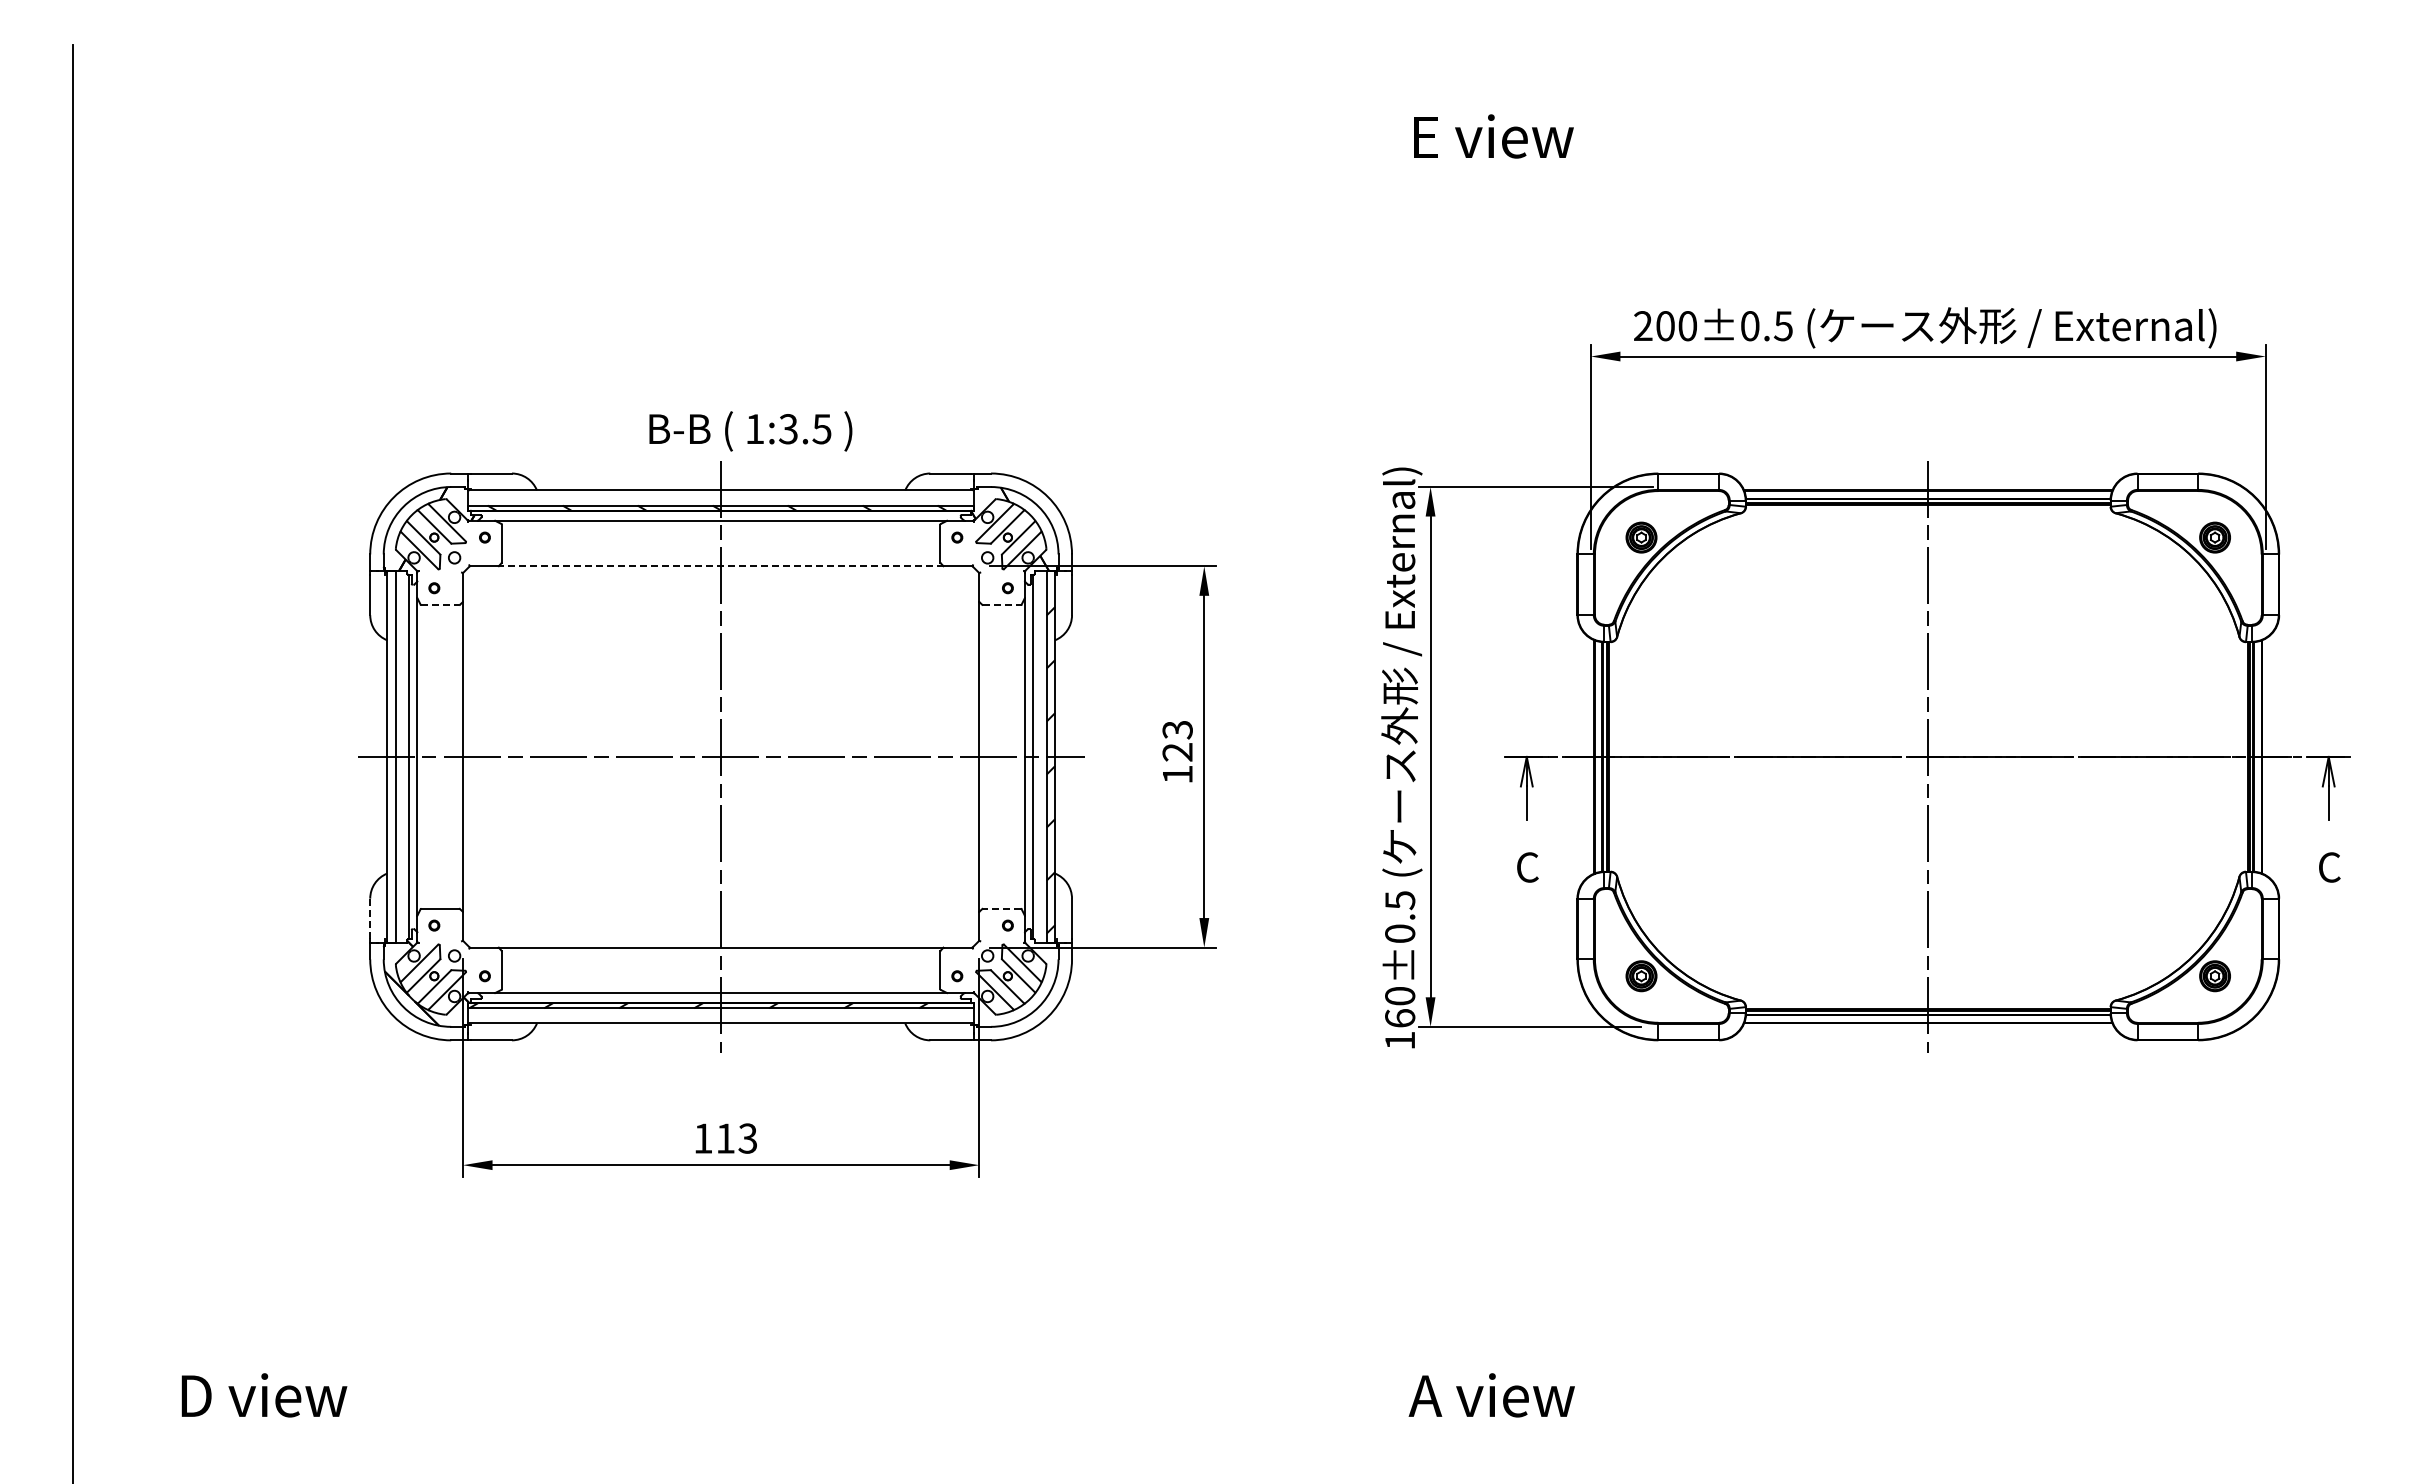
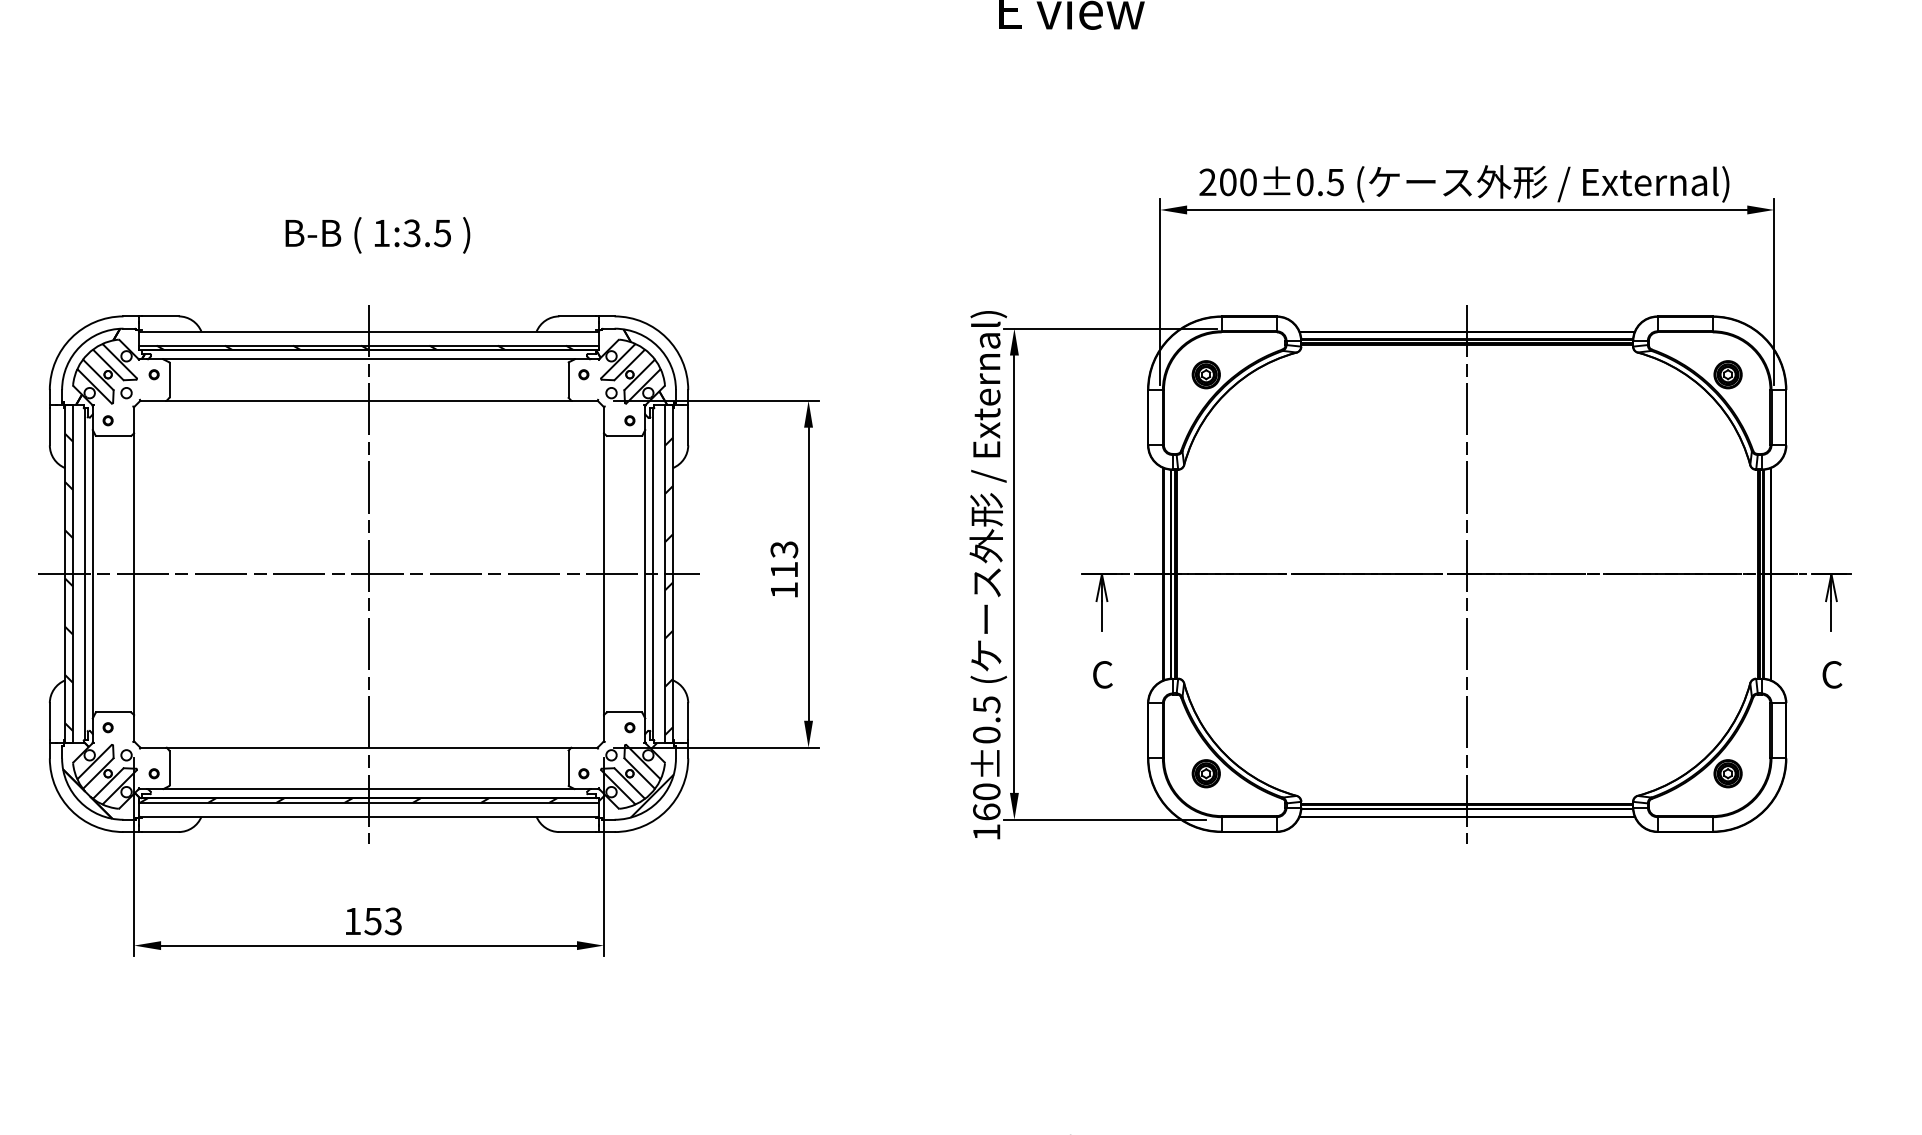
text: (750, 431) -> (377, 235), moved
line: (721, 566) -> (369, 400), dashed -> solid
line: (440, 605) -> (113, 436), dashed -> solid
line: (1001, 605) -> (624, 436), dashed -> solid
text: (1177, 752) -> (784, 570), 123 -> 113
hatch: (391, 765) -> (69, 582), added
line: (1001, 908) -> (624, 712), dashed -> solid
line: (370, 918) -> (50, 721), dashed -> solid
hatch: (1015, 983) -> (636, 780), added
text: (725, 1138) -> (373, 921), 113 -> 153

